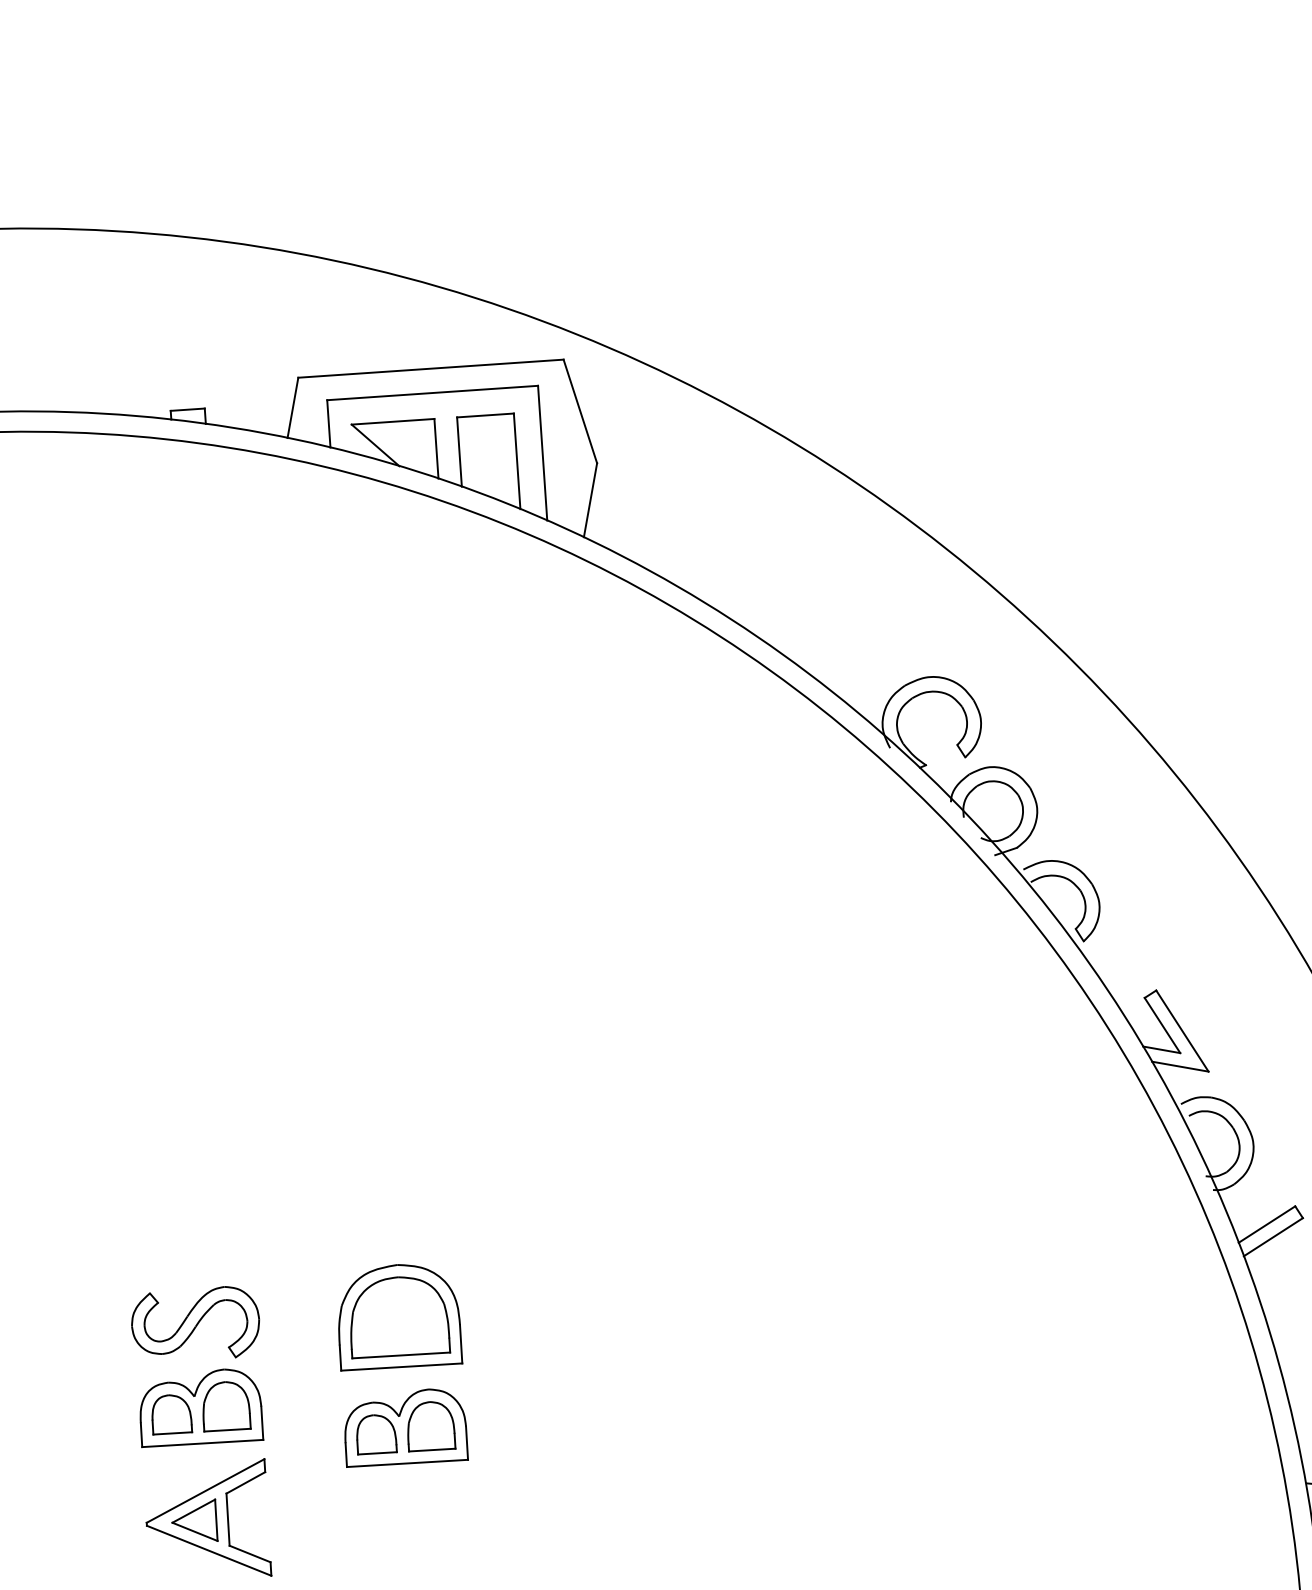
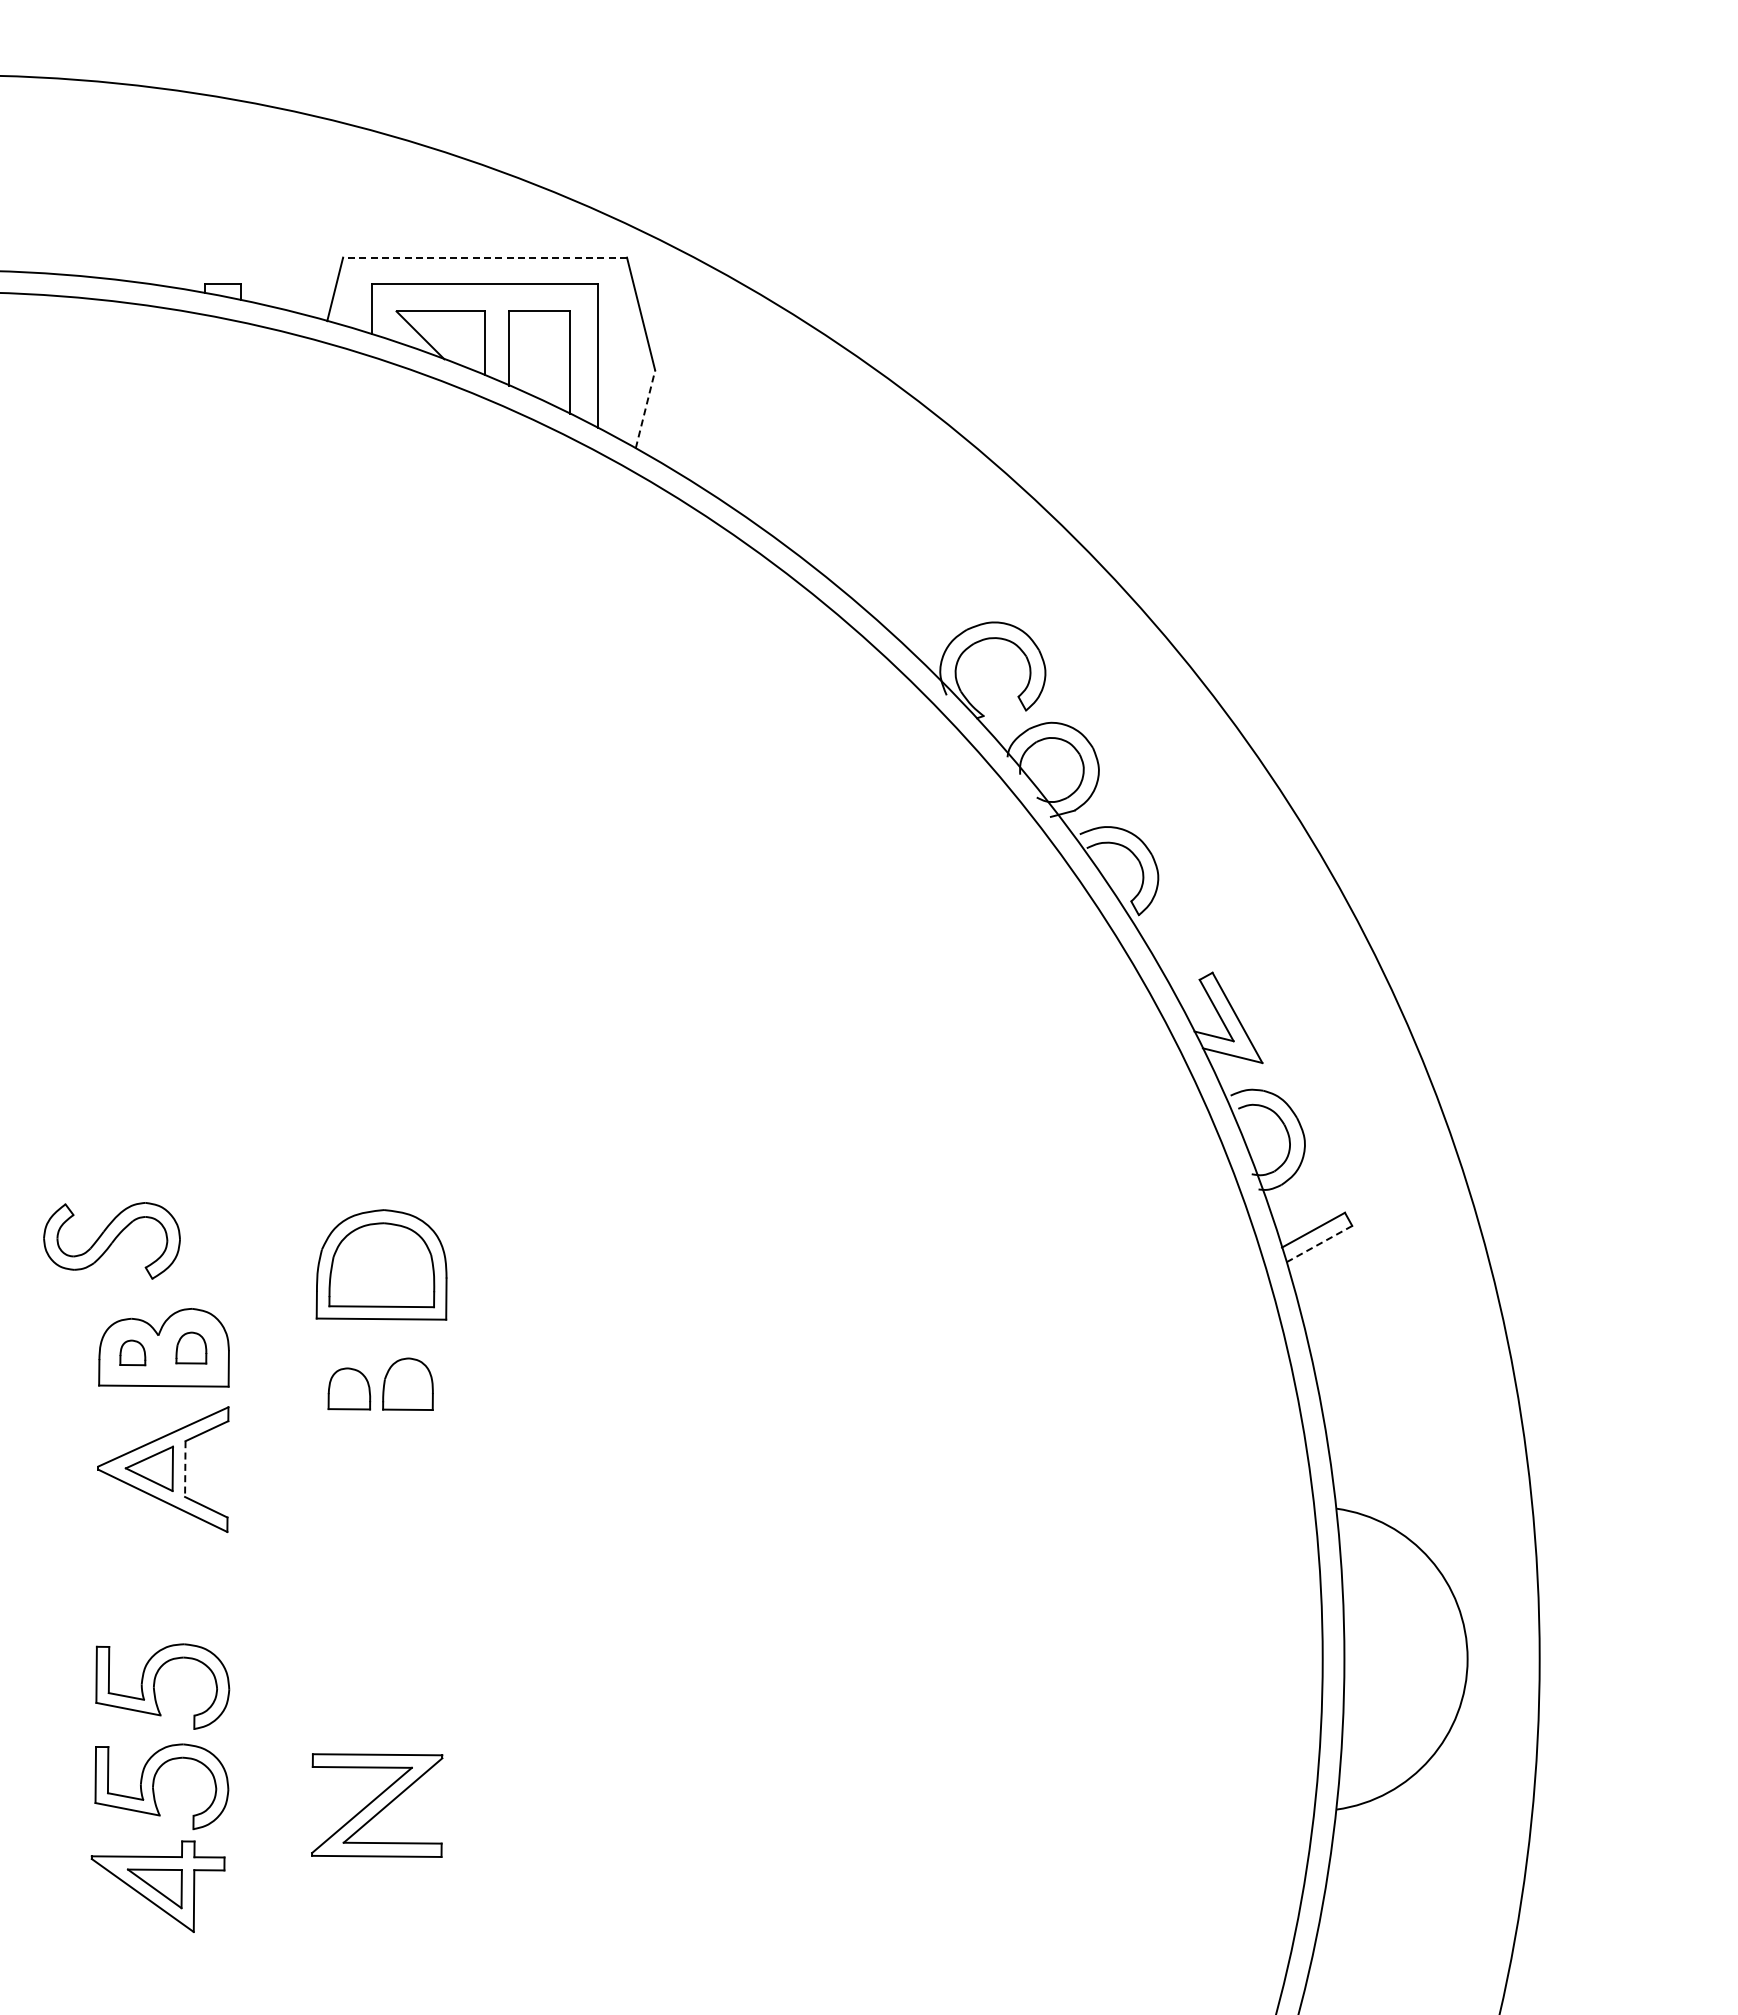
line: (431, 368) -> (485, 257), solid -> dashed
line: (590, 499) -> (645, 408), solid -> dashed
line: (1273, 1237) -> (1319, 1244), solid -> dashed
part: (195, 1324) -> (111, 1240), moved
part: (226, 1405) -> (191, 1347), size x0.6
part: (171, 1414) -> (132, 1352), size x0.6
part: (404, 1427) -> (380, 1383), removed
line: (228, 1520) -> (185, 1469), solid -> dashed

